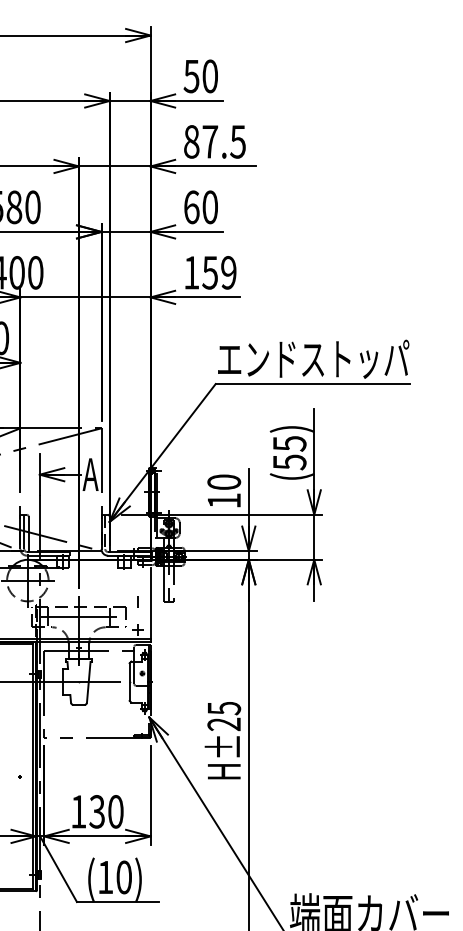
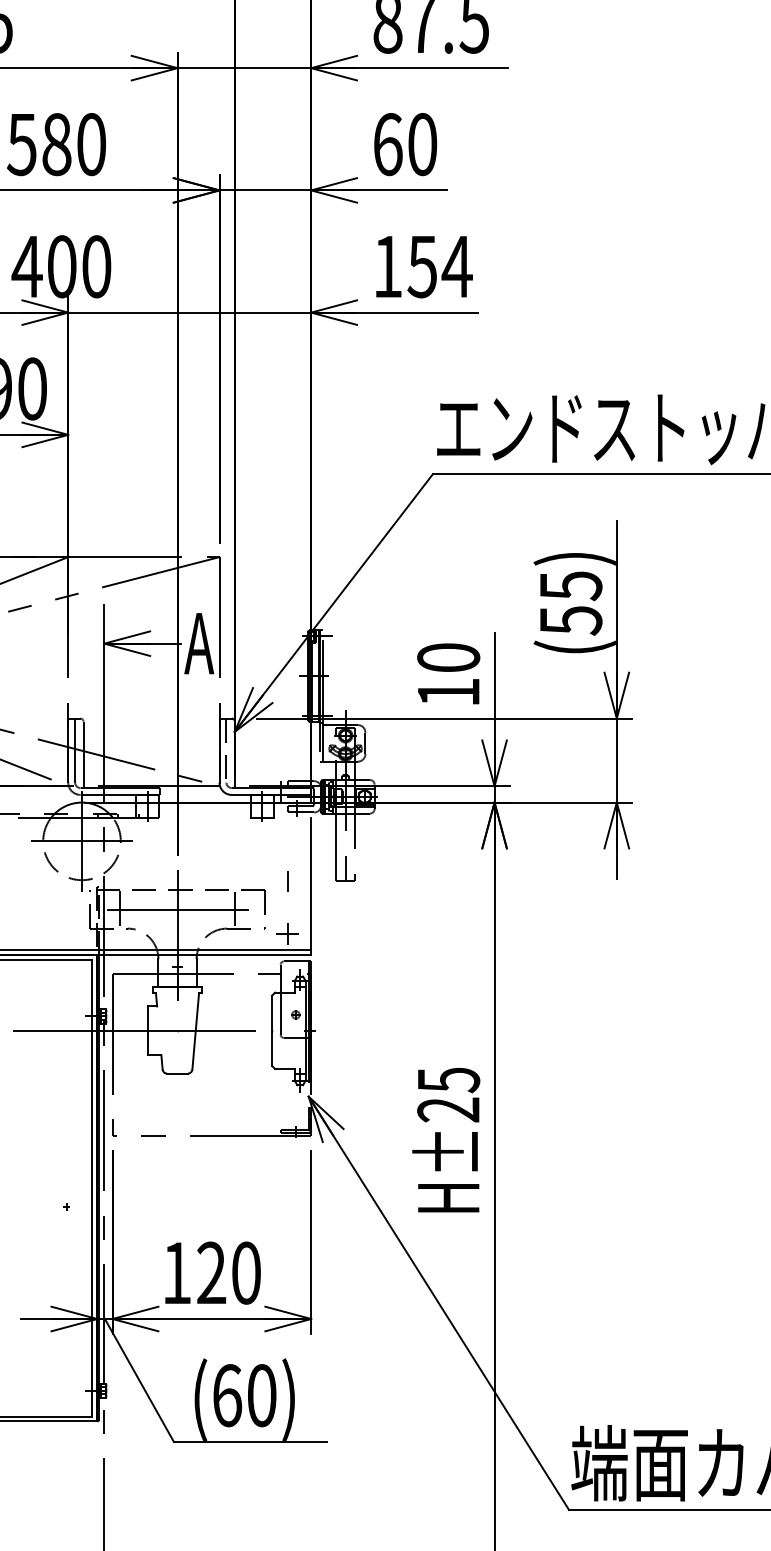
text: (228, 272) -> (456, 266), 159 -> 154
text: (96, 811) -> (210, 1272), 130 -> 120
text: (105, 877) -> (226, 1395), (10) -> (60)

